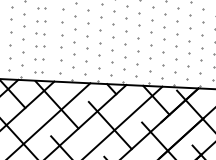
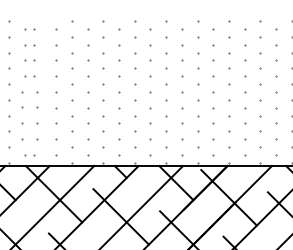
part: (40, 21) -> (29, 92), size x1.6
part: (40, 34) -> (29, 108), size x1.6
part: (39, 46) -> (29, 123), size x1.6
part: (38, 59) -> (29, 139), size x1.6

